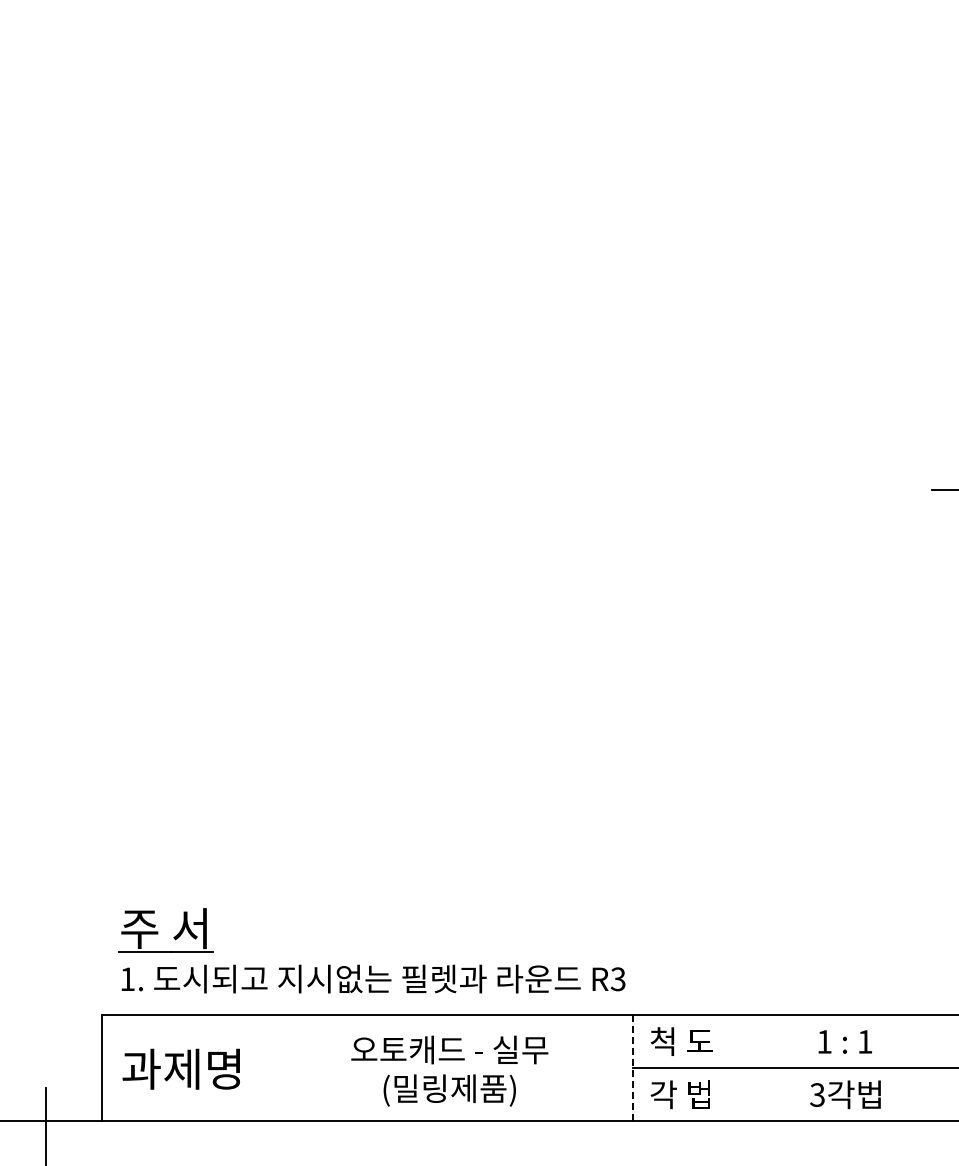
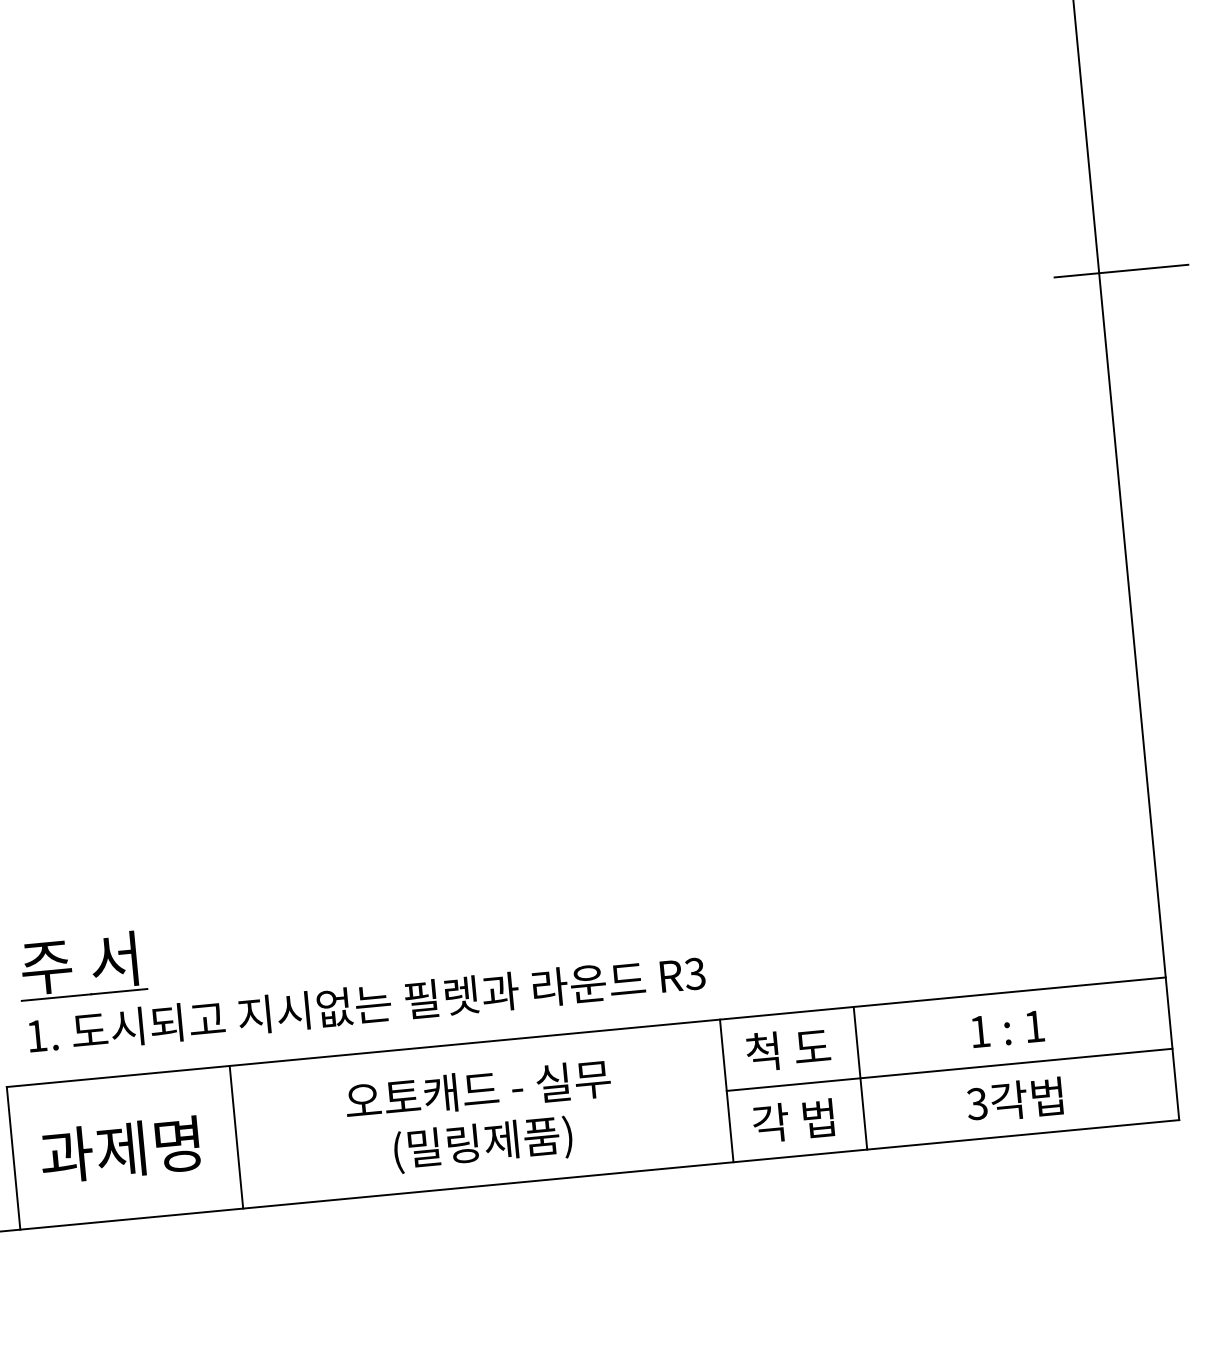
line: (268, 1067) -> (237, 1136), added
line: (633, 1067) -> (726, 1090), dashed -> solid
line: (733, 1067) -> (861, 1077), added

